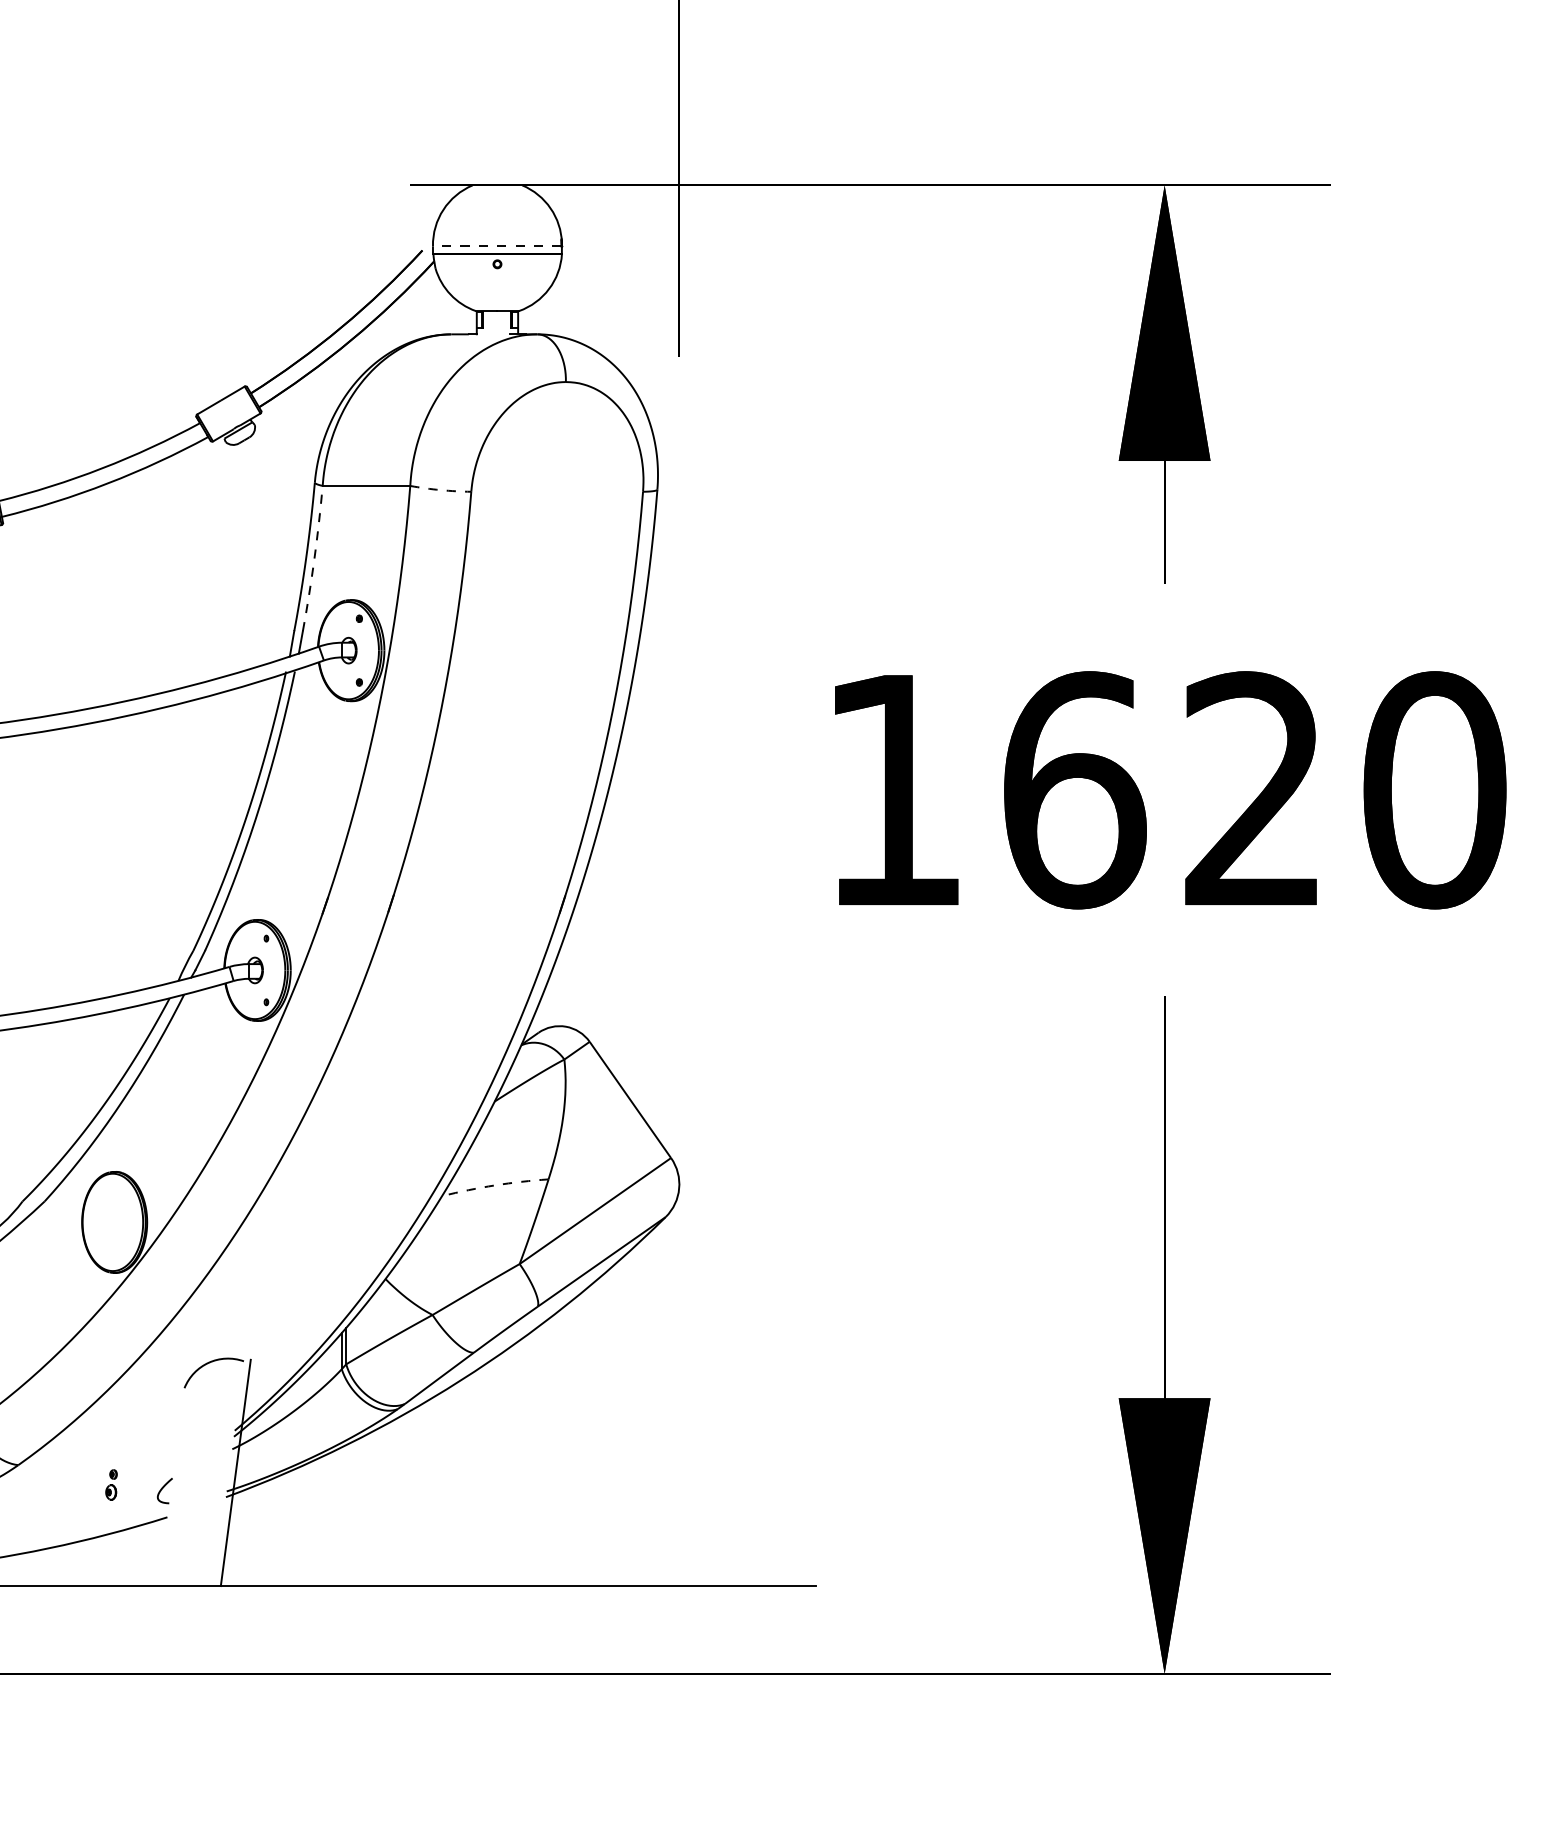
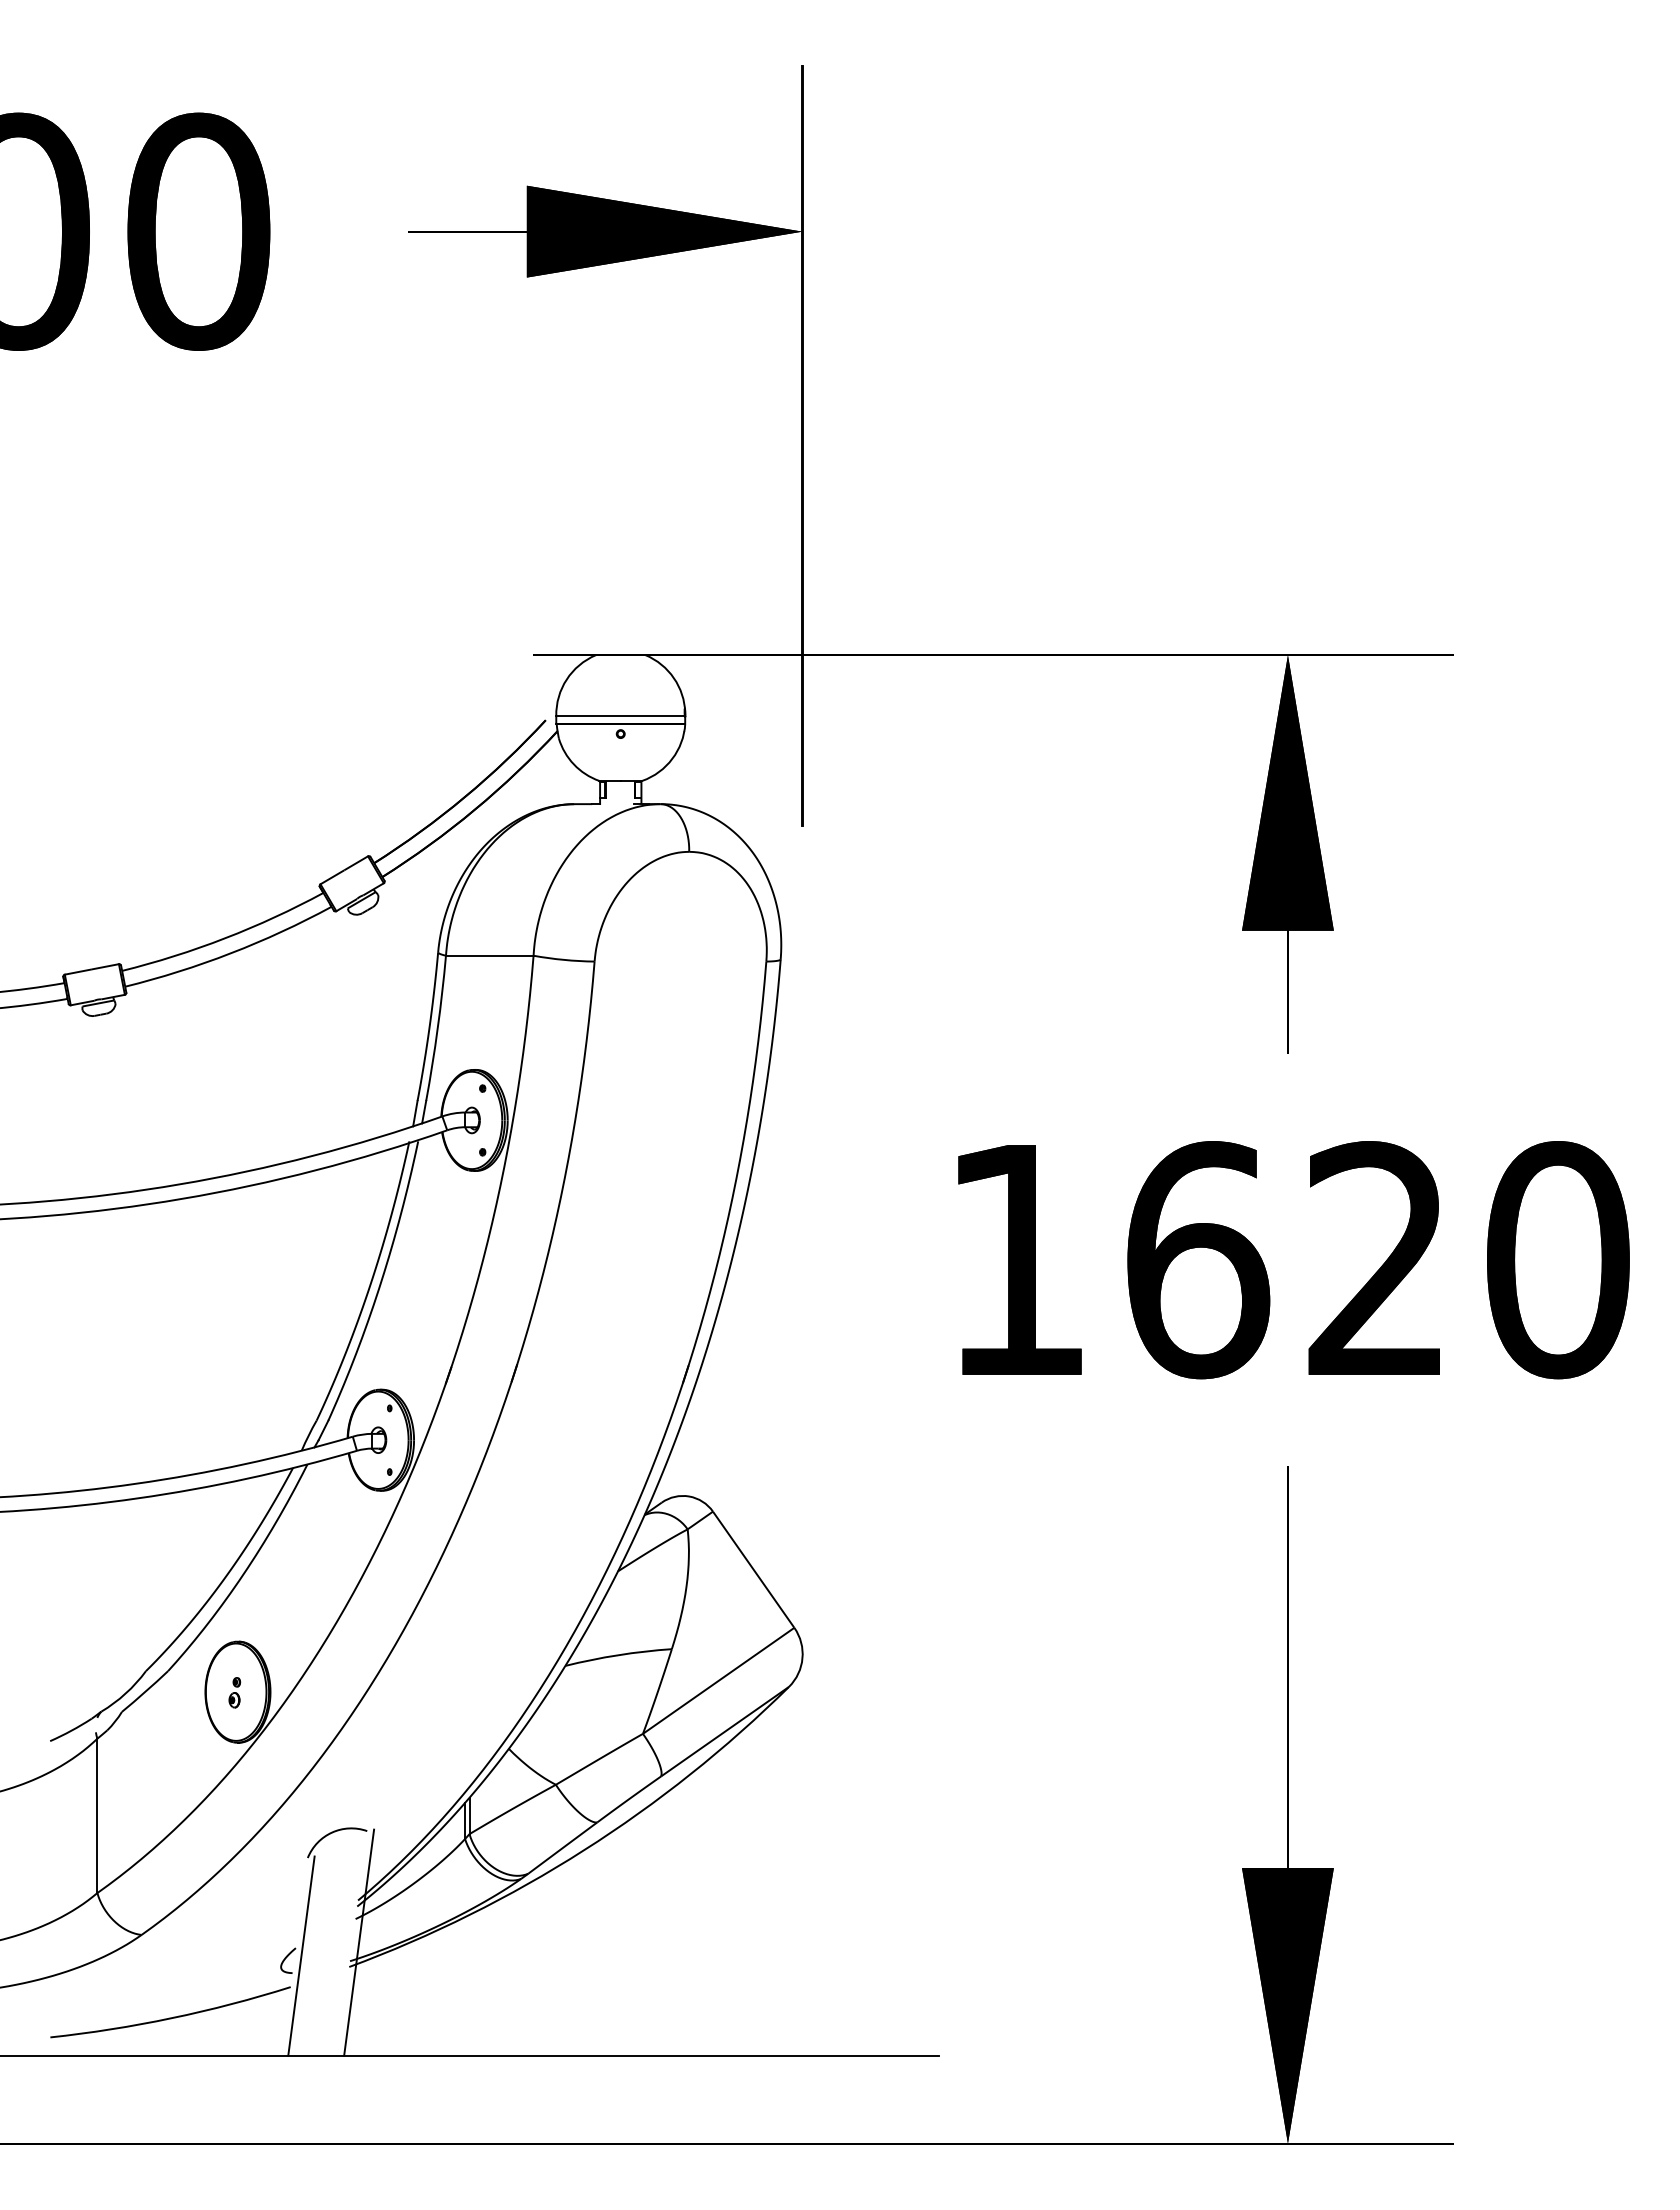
line: (497, 246) -> (620, 716), dashed -> solid
arc: (440, 489) -> (563, 959), dashed -> solid
arc: (314, 558) -> (437, 1028), dashed -> solid
arc: (495, 1185) -> (618, 1655), dashed -> solid
part: (111, 1484) -> (234, 1692), moved
line: (178, 1485) -> (301, 1955), added

